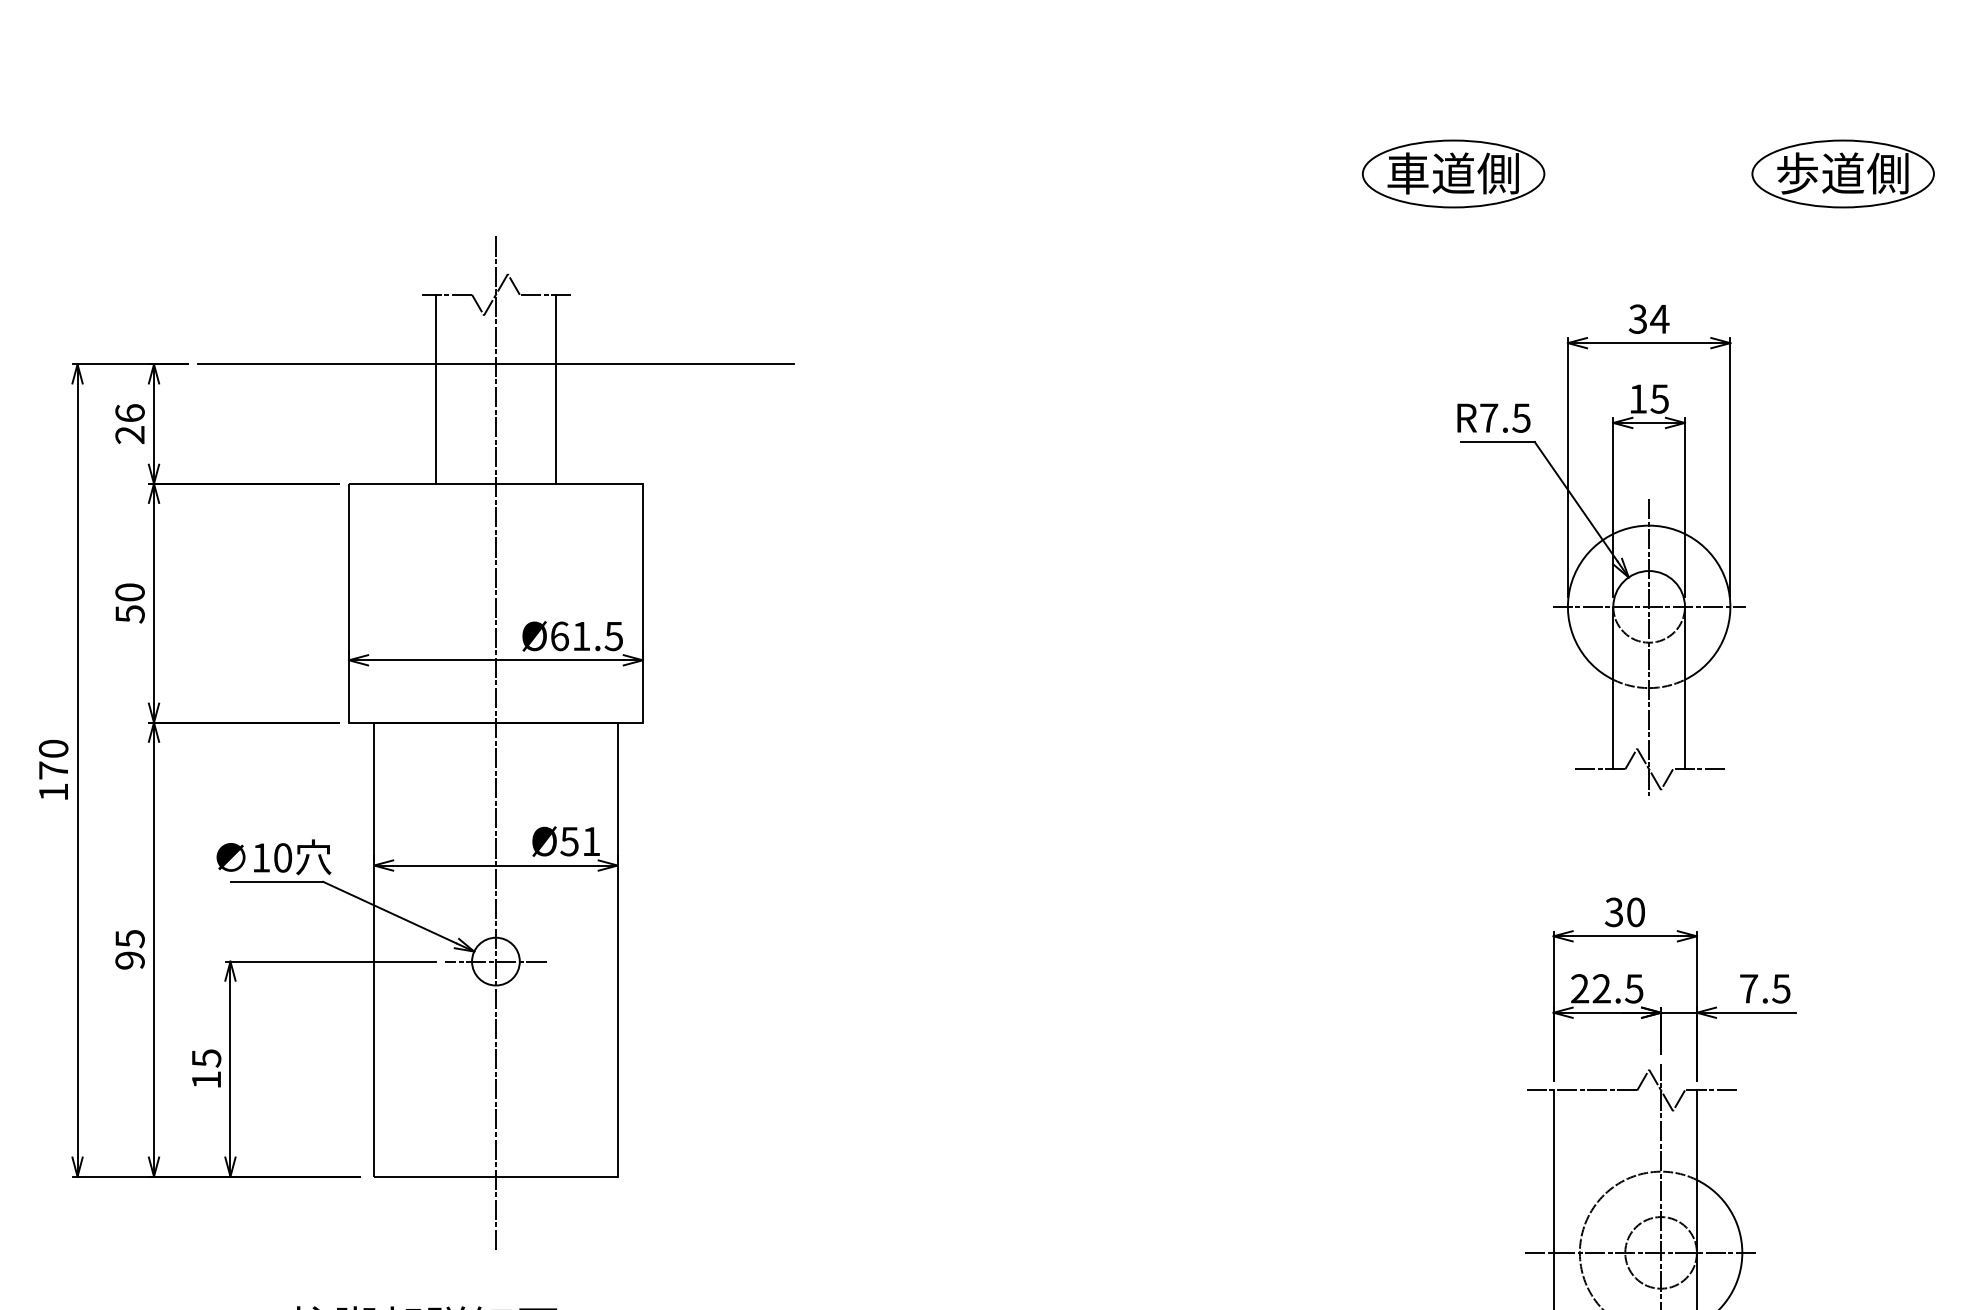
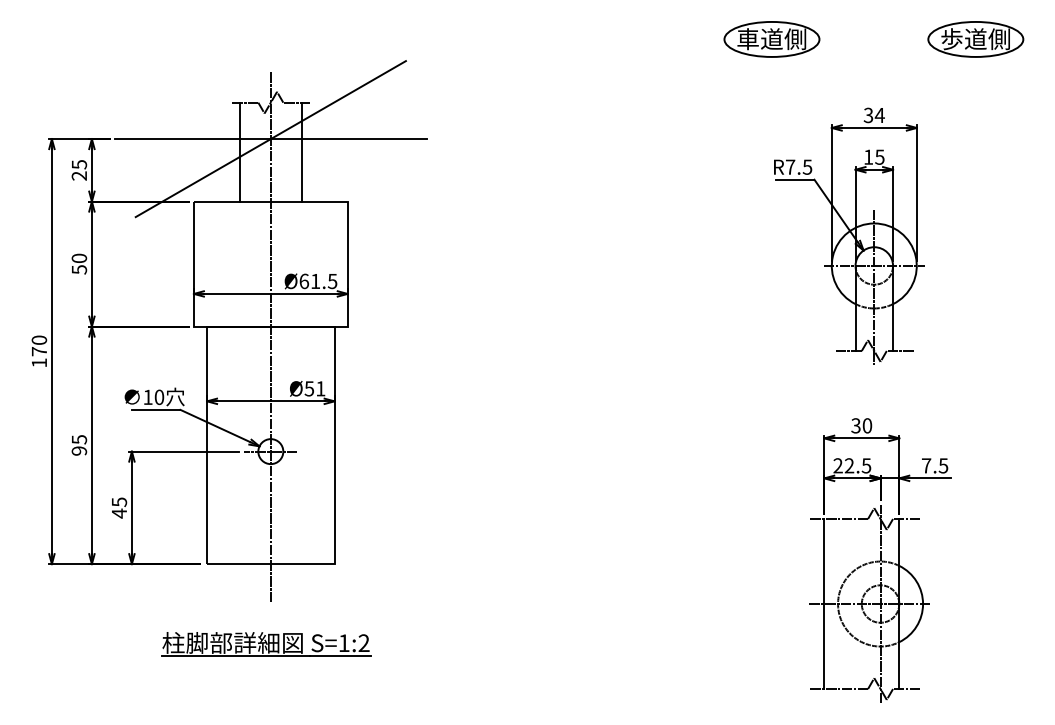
line: (495, 365) -> (270, 139), added
text: (130, 412) -> (79, 164), 26 -> 25
text: (206, 1079) -> (119, 513), 15 -> 45

